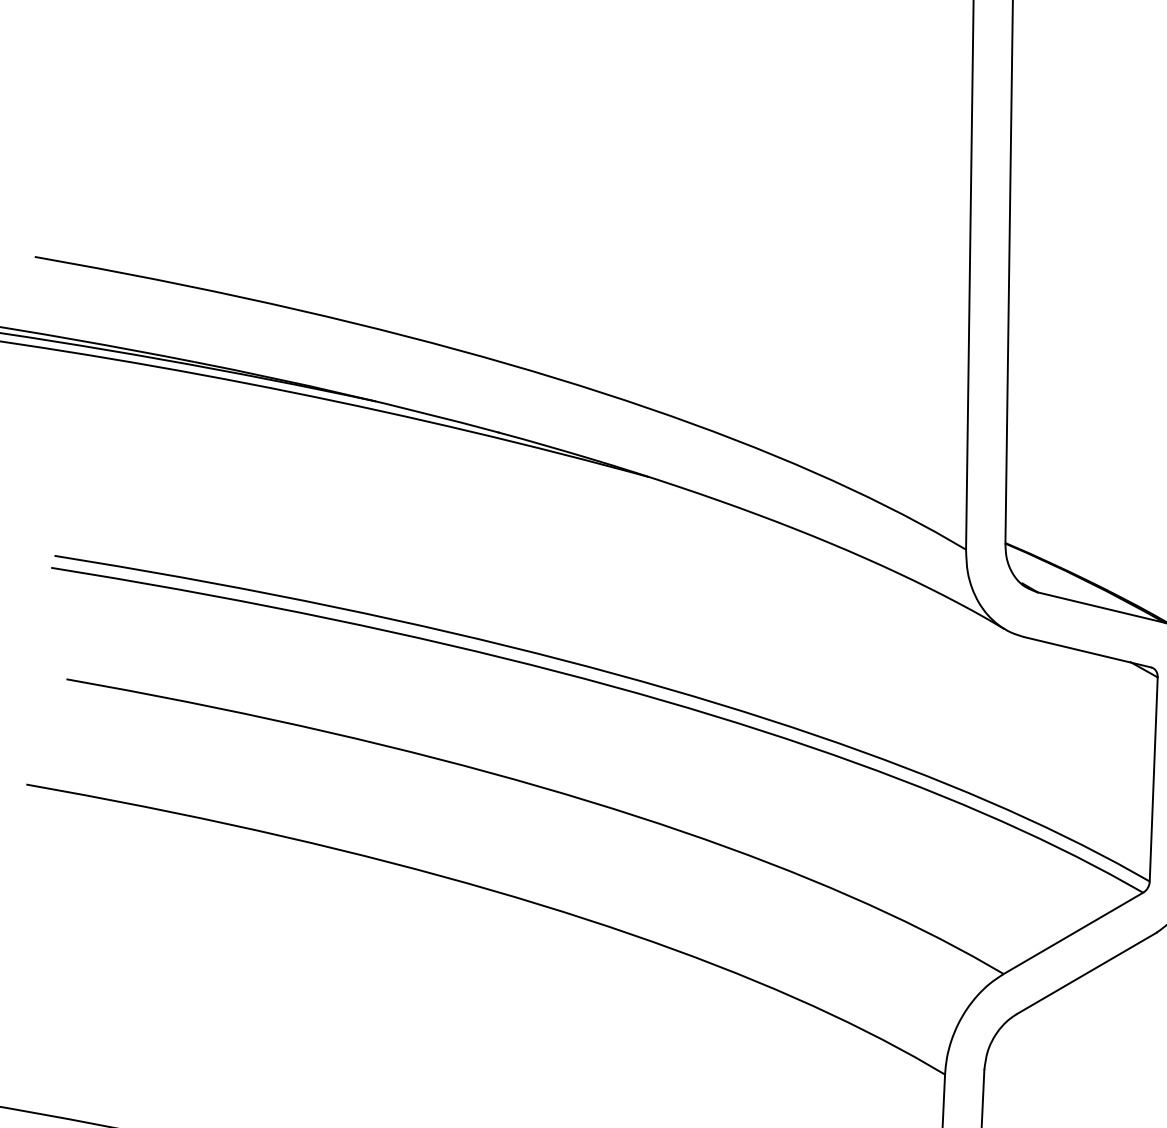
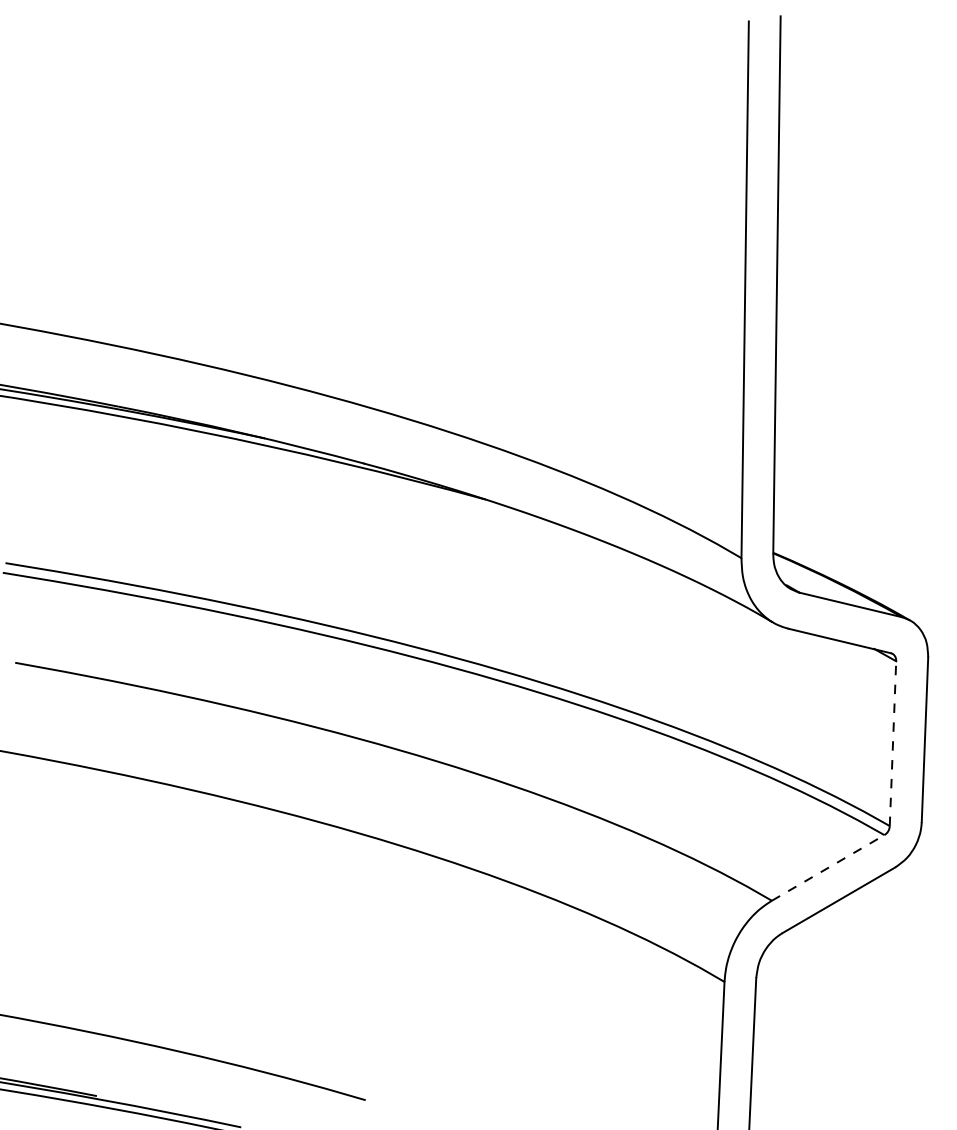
line: (1154, 779) -> (893, 743), solid -> dashed
line: (1073, 932) -> (828, 867), solid -> dashed

